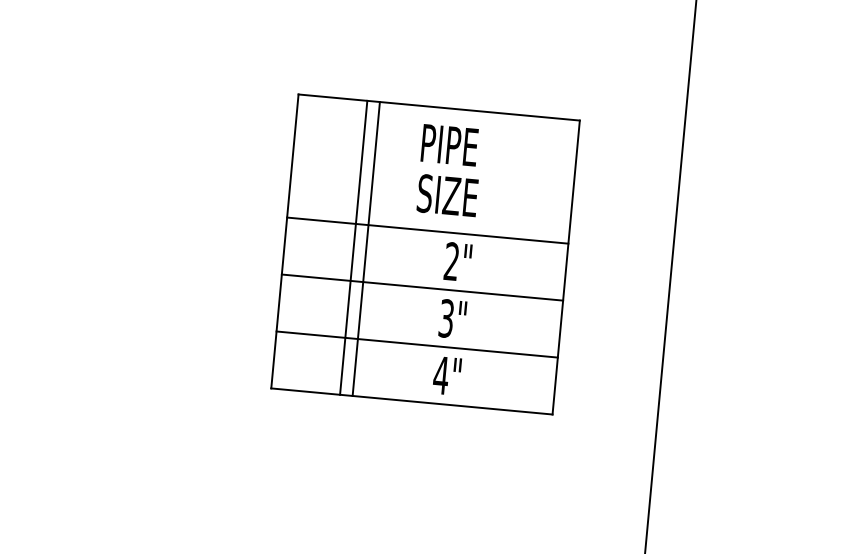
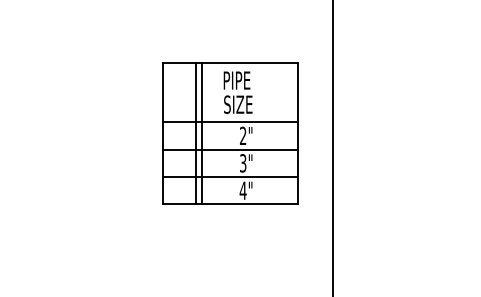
part: (425, 254) -> (230, 133), moved

